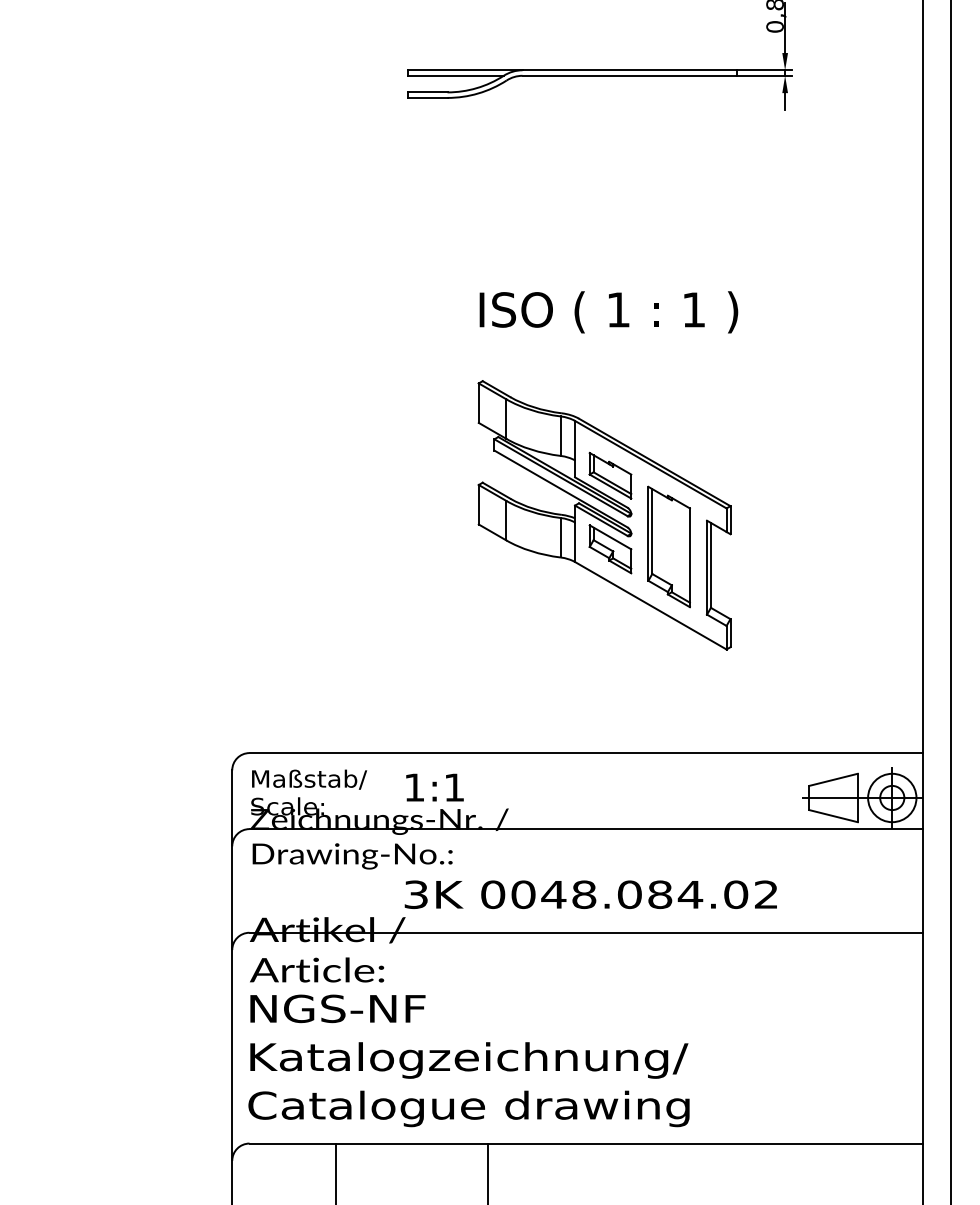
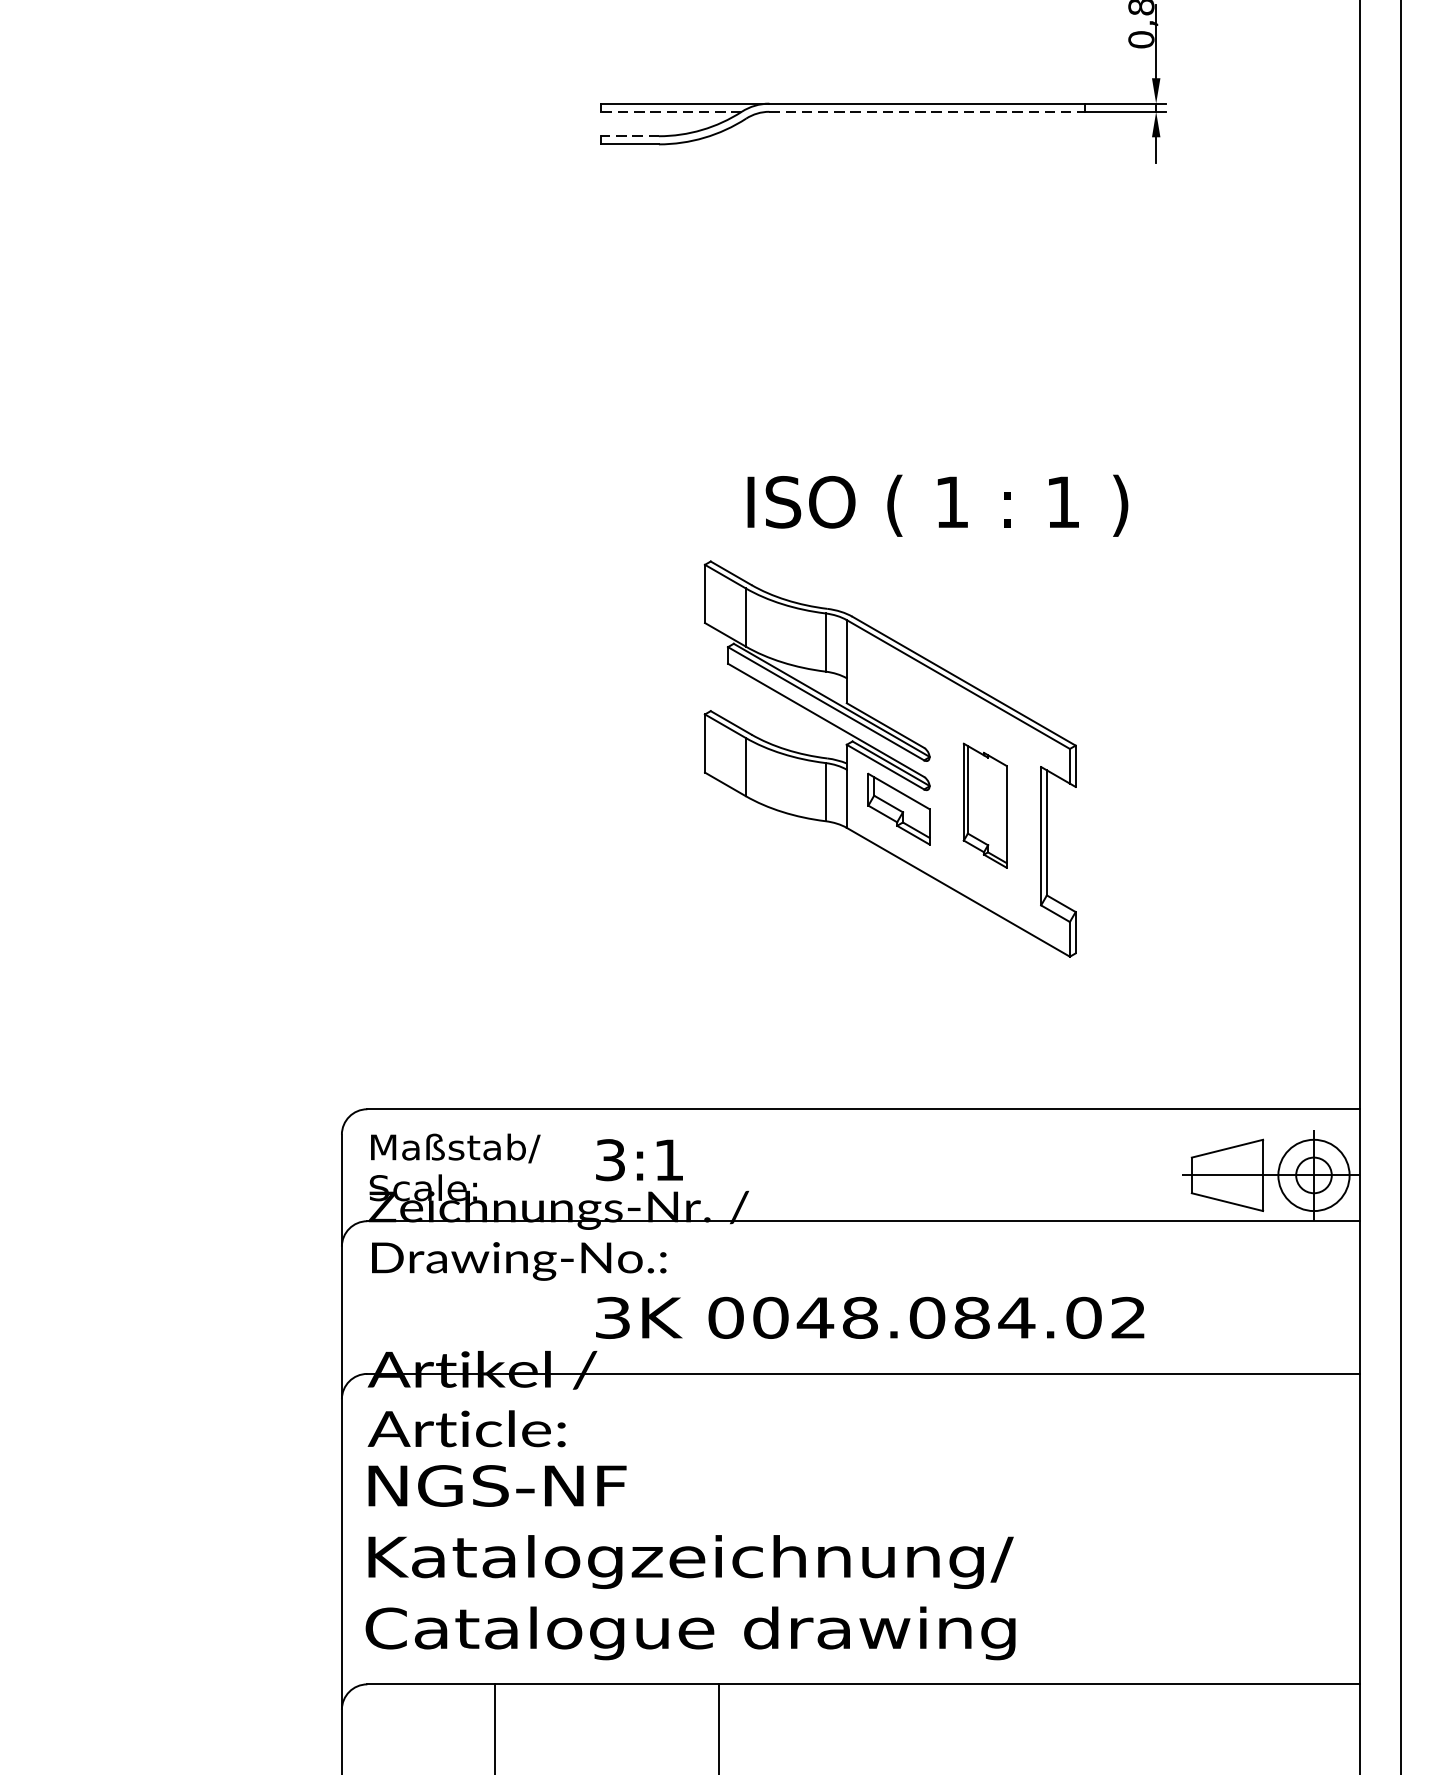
line: (456, 75) -> (672, 111), solid -> dashed
line: (630, 75) -> (928, 111), solid -> dashed
line: (427, 92) -> (629, 136), solid -> dashed
text: (608, 312) -> (937, 506), moved
part: (610, 475) -> (898, 700), removed
part: (668, 546) -> (984, 805), size x0.7
text: (414, 787) -> (610, 1159), 1:1 -> 3:1

